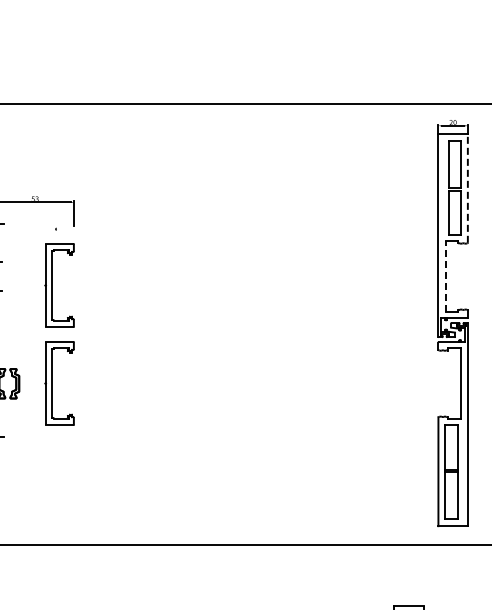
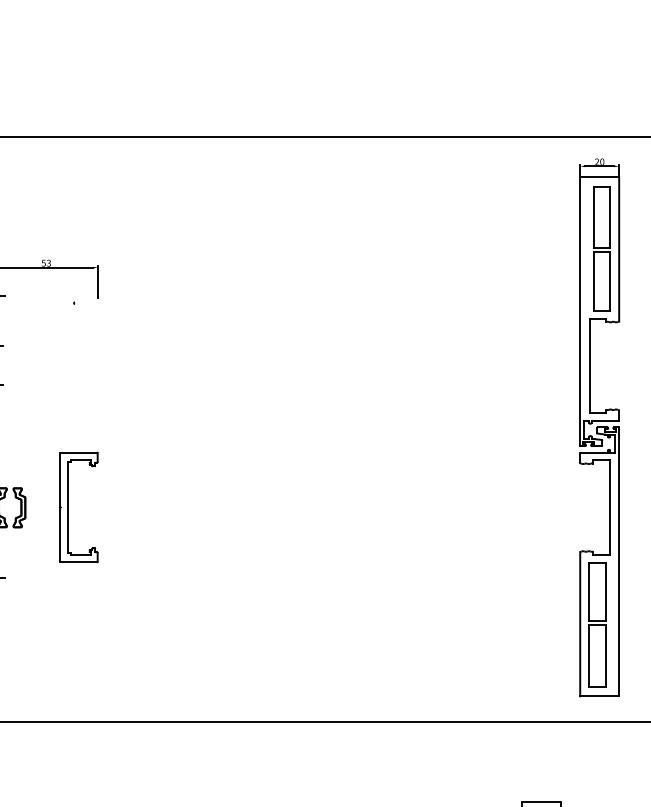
line: (467, 187) -> (618, 247), dashed -> solid
line: (445, 276) -> (589, 365), dashed -> solid
part: (52, 285) -> (69, 377), removed

